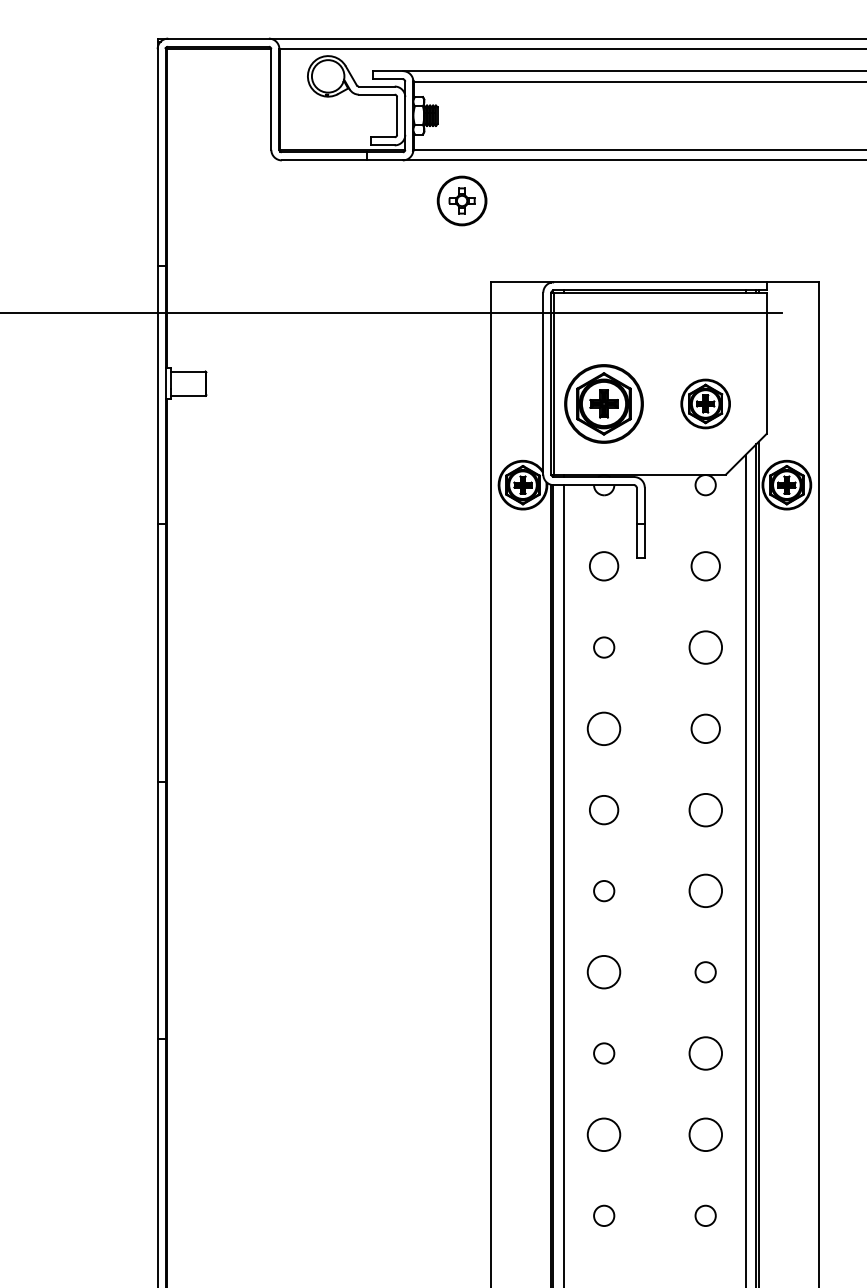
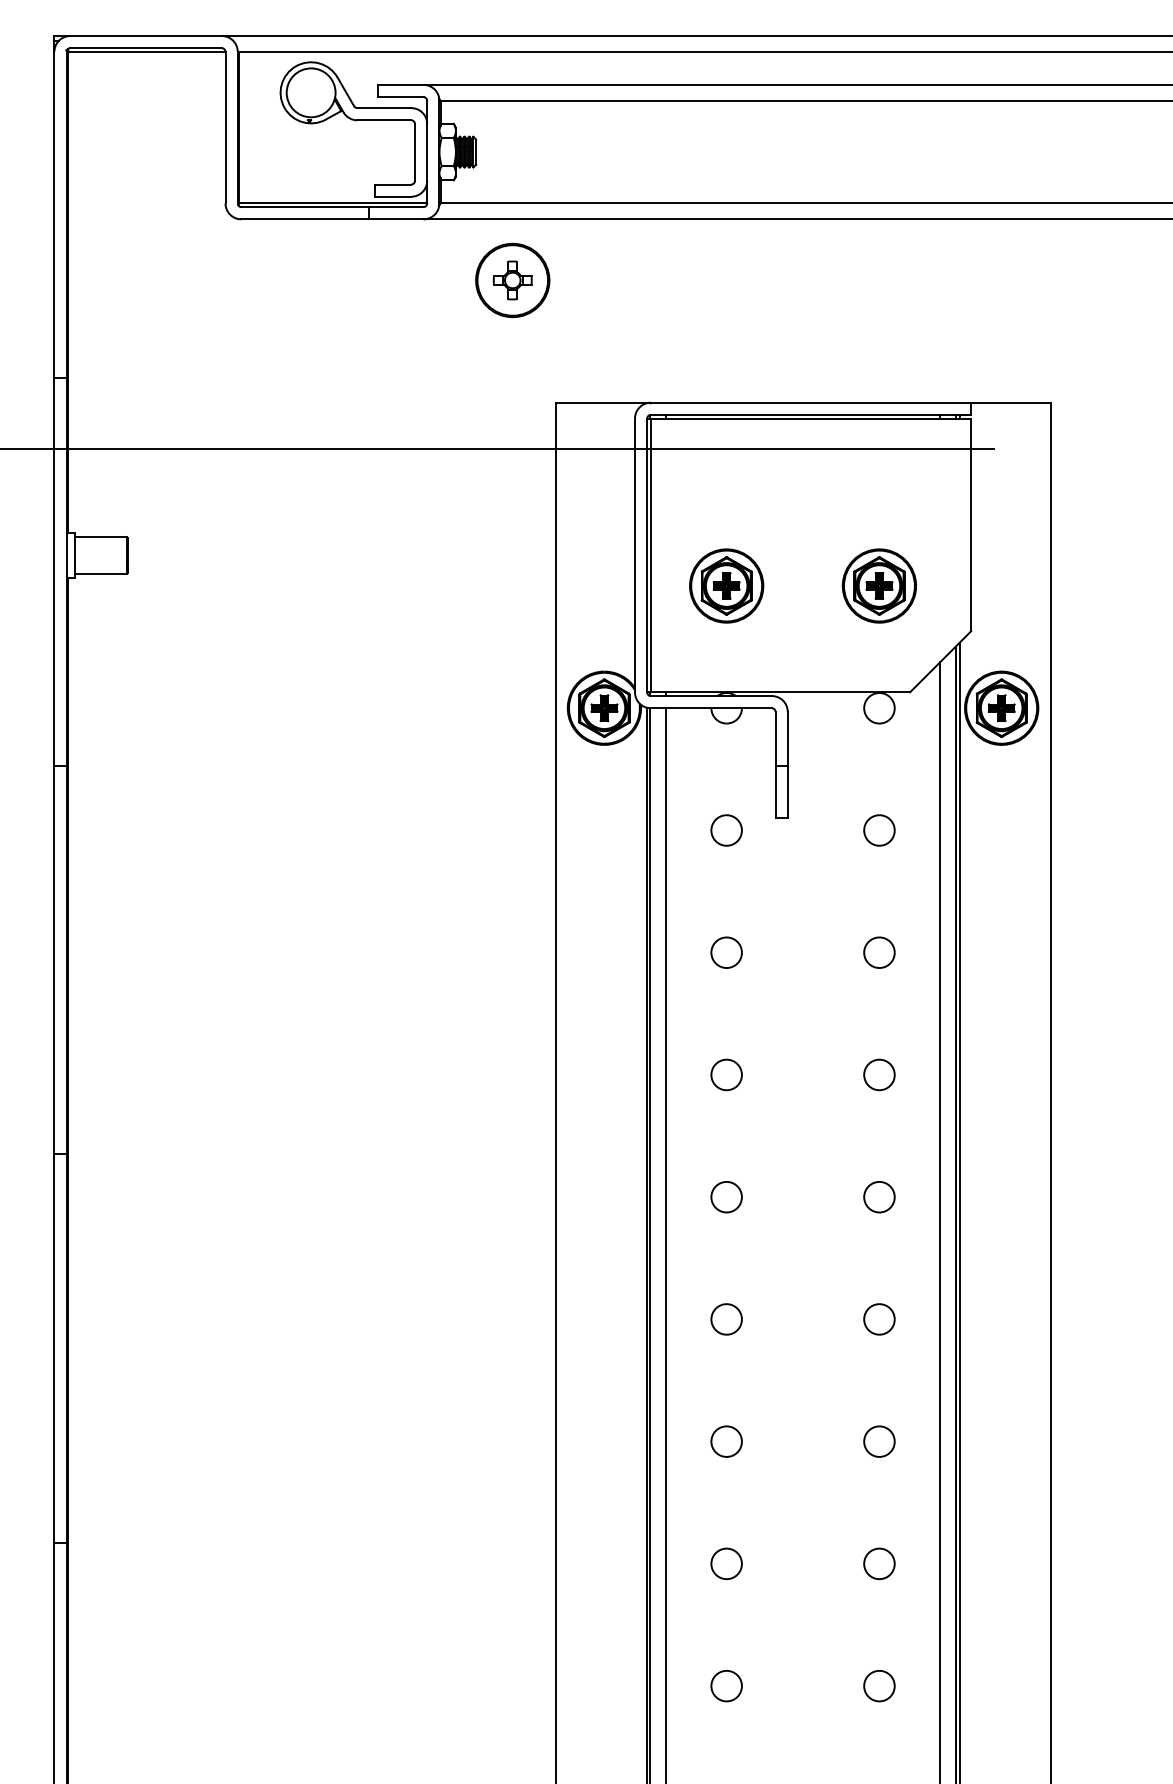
part: (604, 403) -> (727, 585), size x0.62
circle: (604, 566) -> (727, 830), size x0.71
circle: (705, 566) -> (879, 830), size x0.71
circle: (705, 647) -> (879, 952), size x0.62
circle: (604, 728) -> (727, 1074), size x0.62
circle: (705, 728) -> (879, 1074), size x0.71
circle: (604, 809) -> (727, 1196), size x0.71
circle: (705, 809) -> (879, 1196), size x0.62
circle: (705, 891) -> (879, 1319), size x0.62
circle: (604, 972) -> (727, 1441), size x0.62
circle: (705, 1053) -> (879, 1563), size x0.62
circle: (604, 1134) -> (727, 1685), size x0.62
circle: (705, 1134) -> (879, 1685), size x0.62

